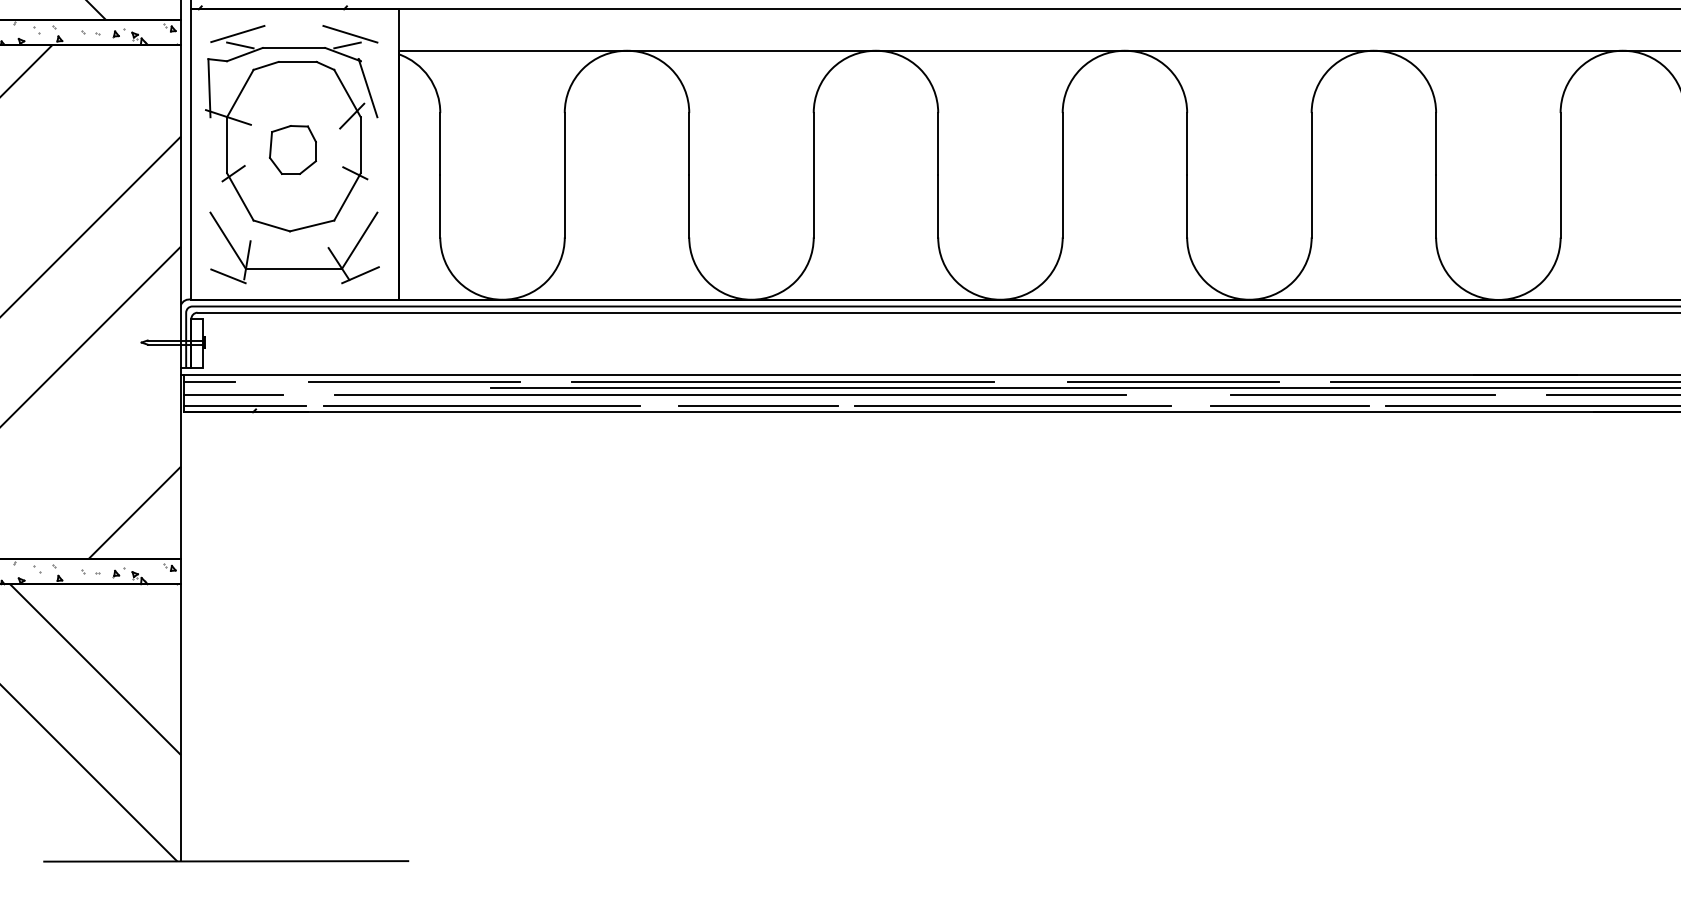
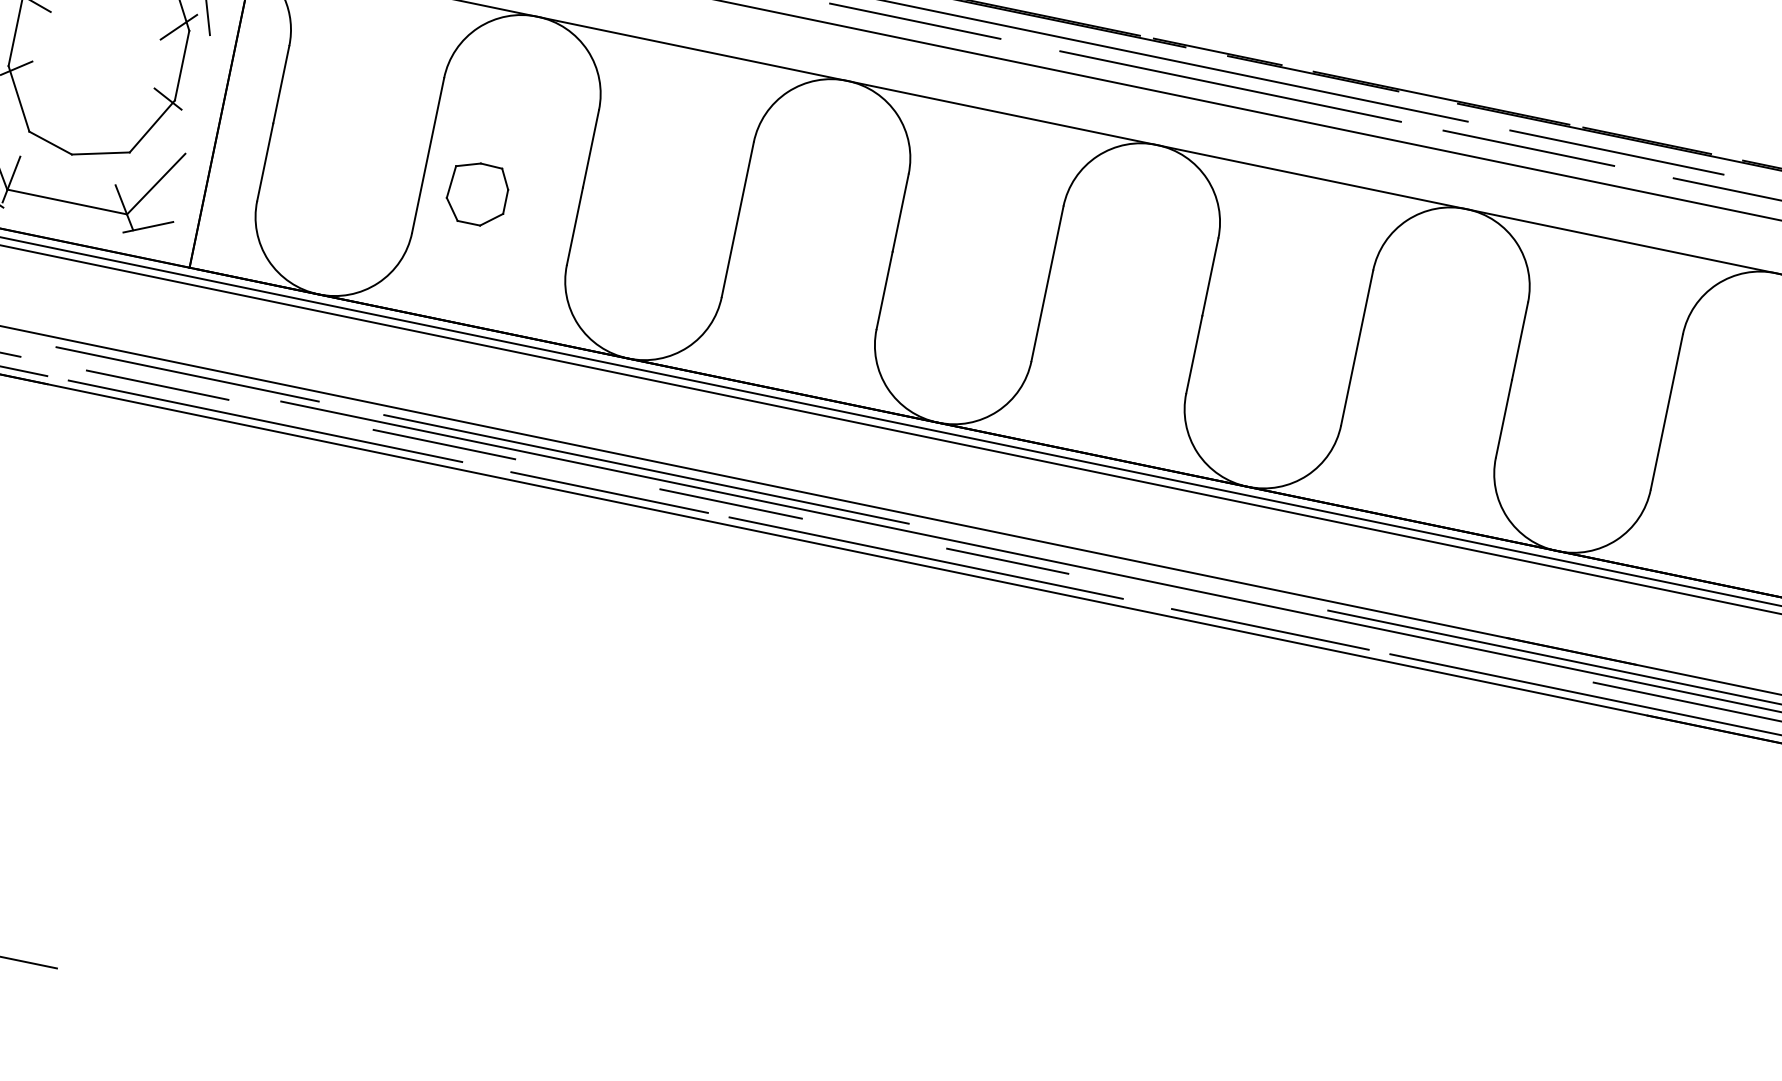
part: (292, 149) -> (477, 193), moved
line: (1172, 382) -> (1130, 569), removed
line: (731, 395) -> (578, 472), solid -> dashed
line: (1362, 395) -> (1363, 634), removed

